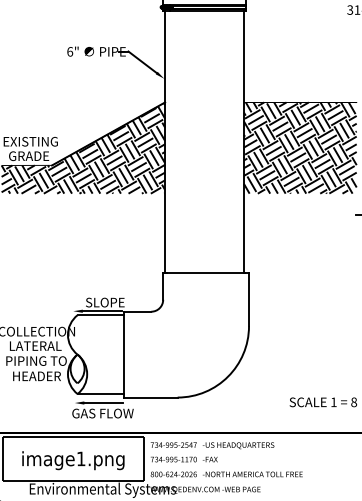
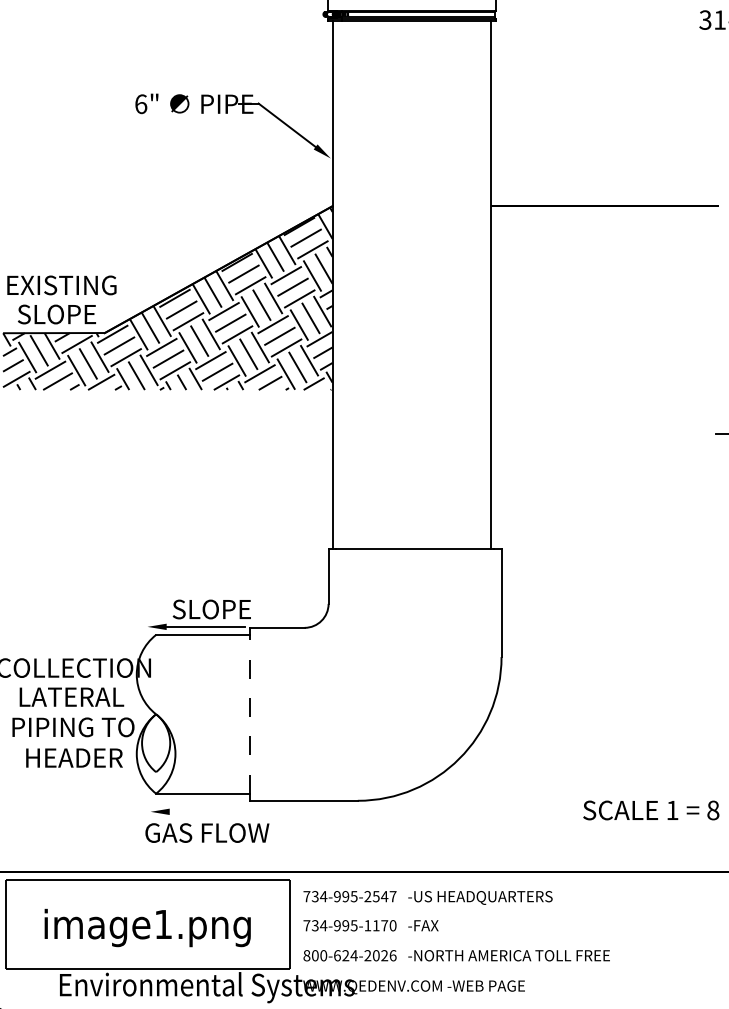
hatch: (299, 147) -> (603, 296), removed
text: (29, 156) -> (59, 315), GRADE -> SLOPE
line: (124, 354) -> (250, 714), solid -> dashed
line: (103, 403) -> (208, 812), removed

